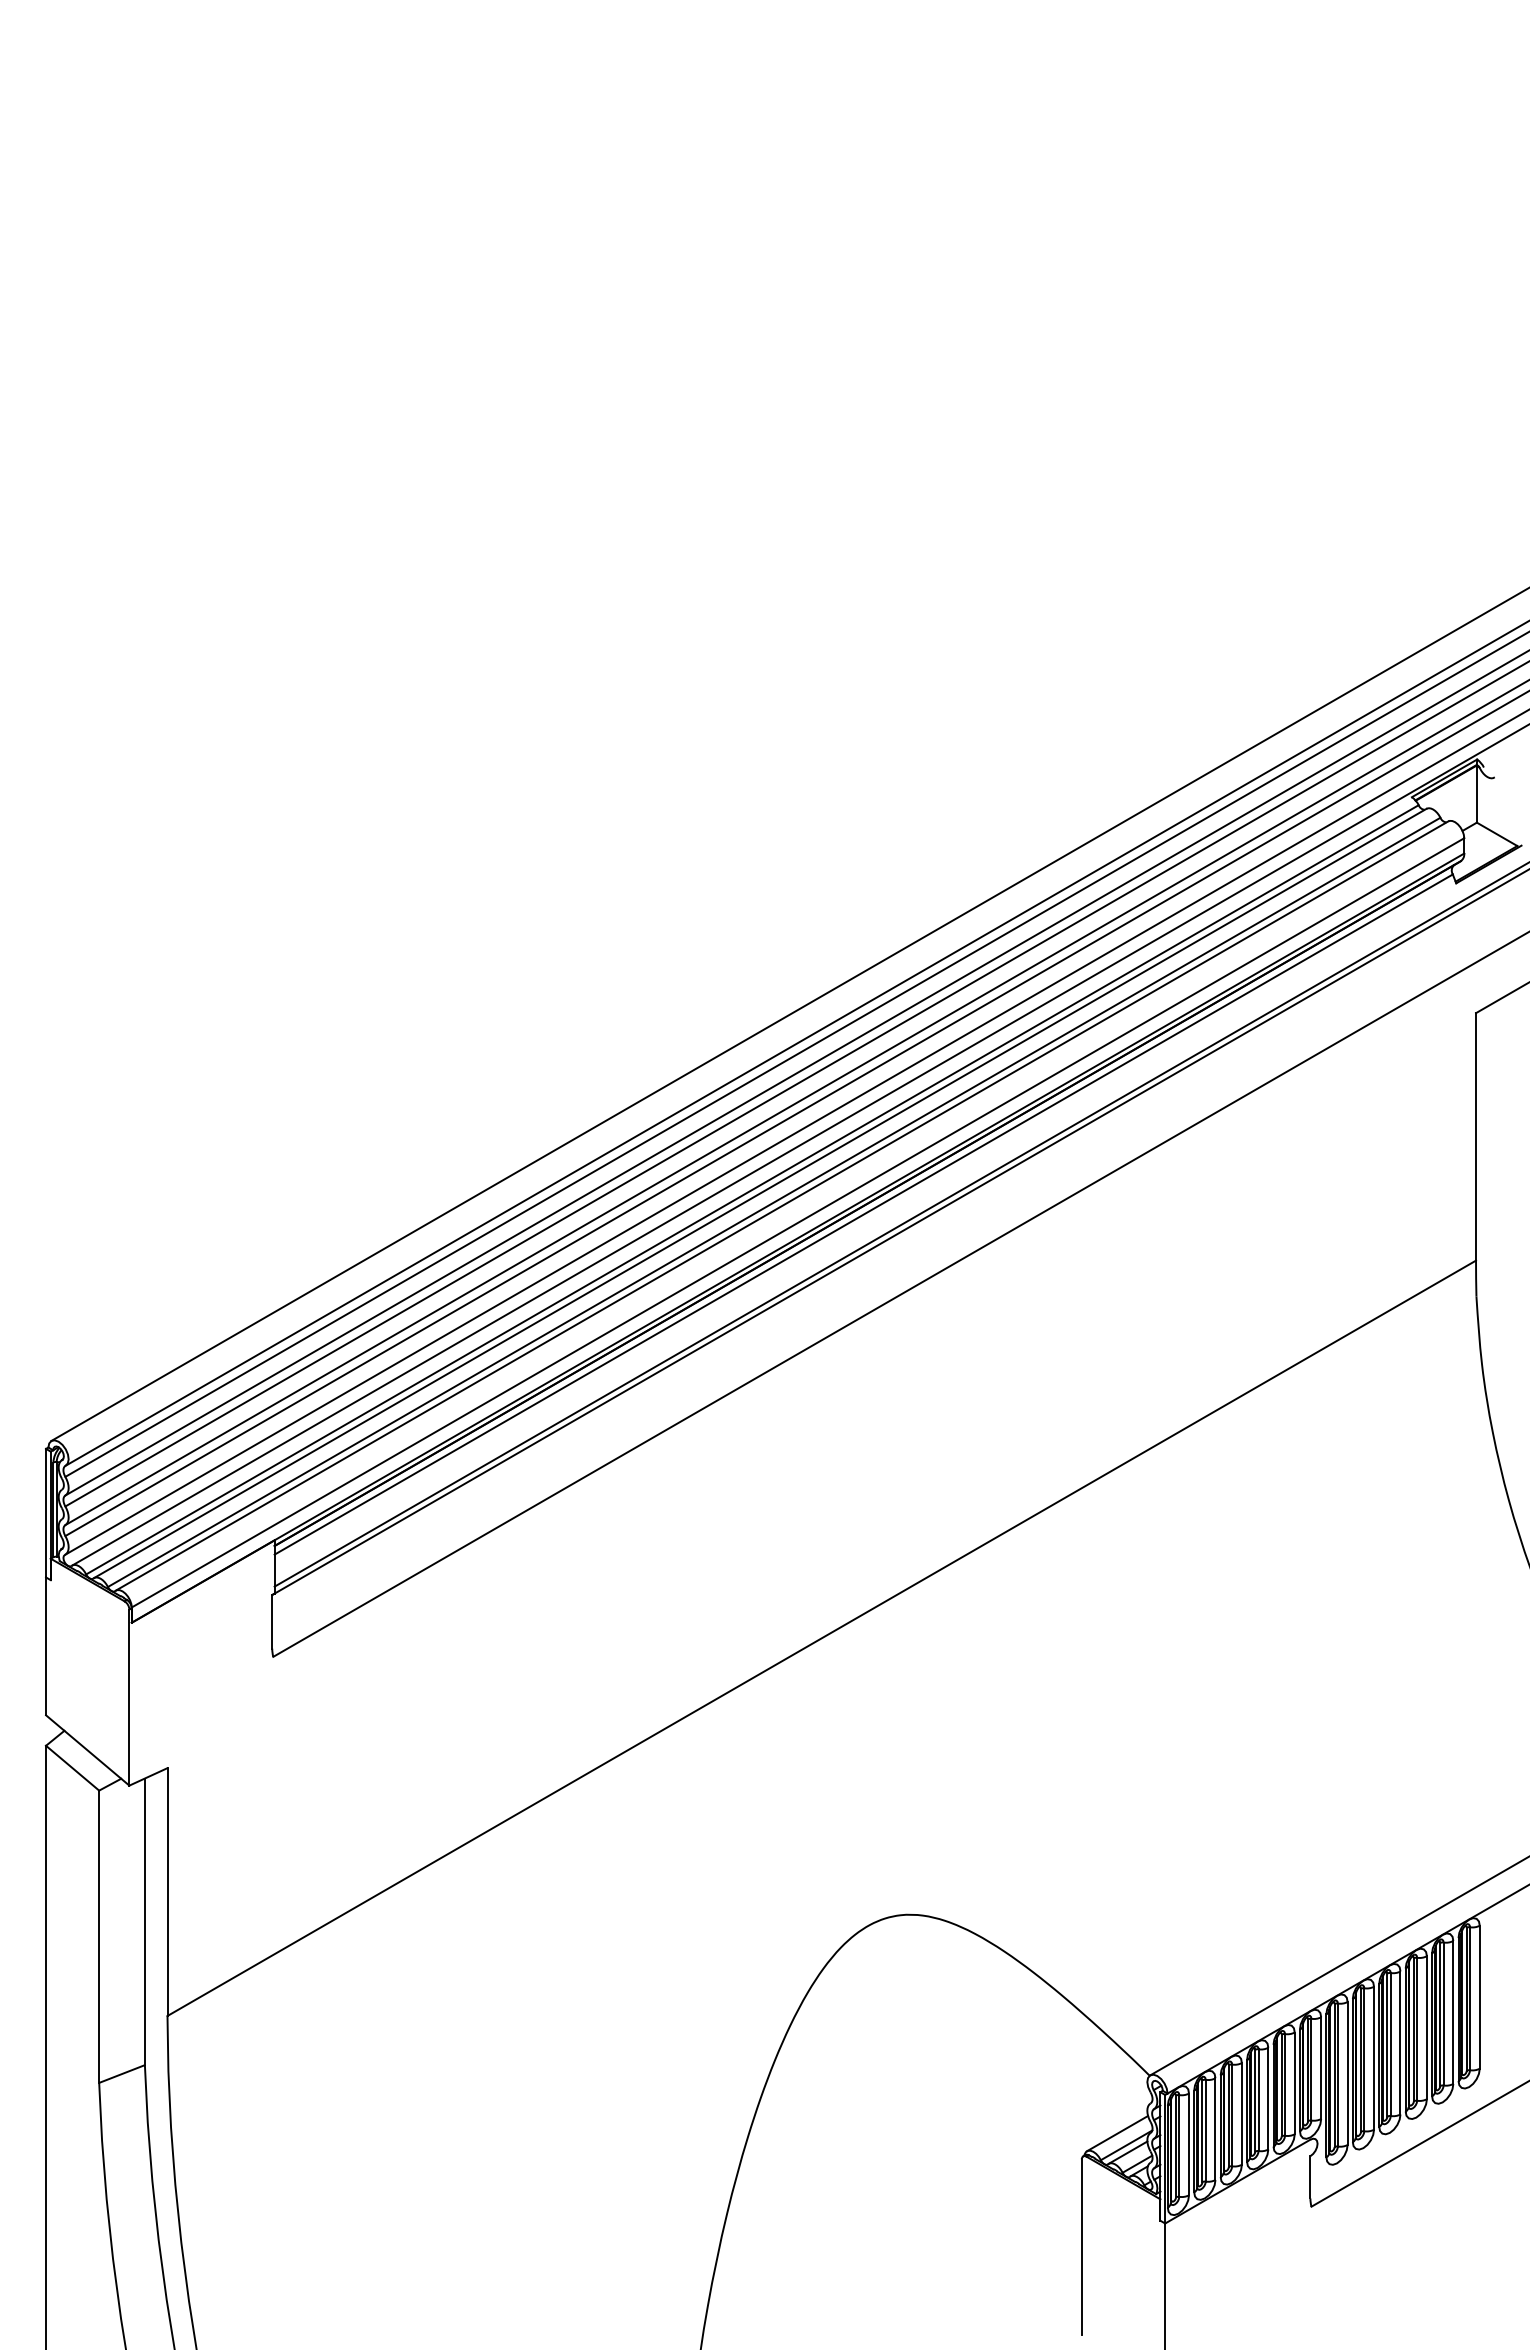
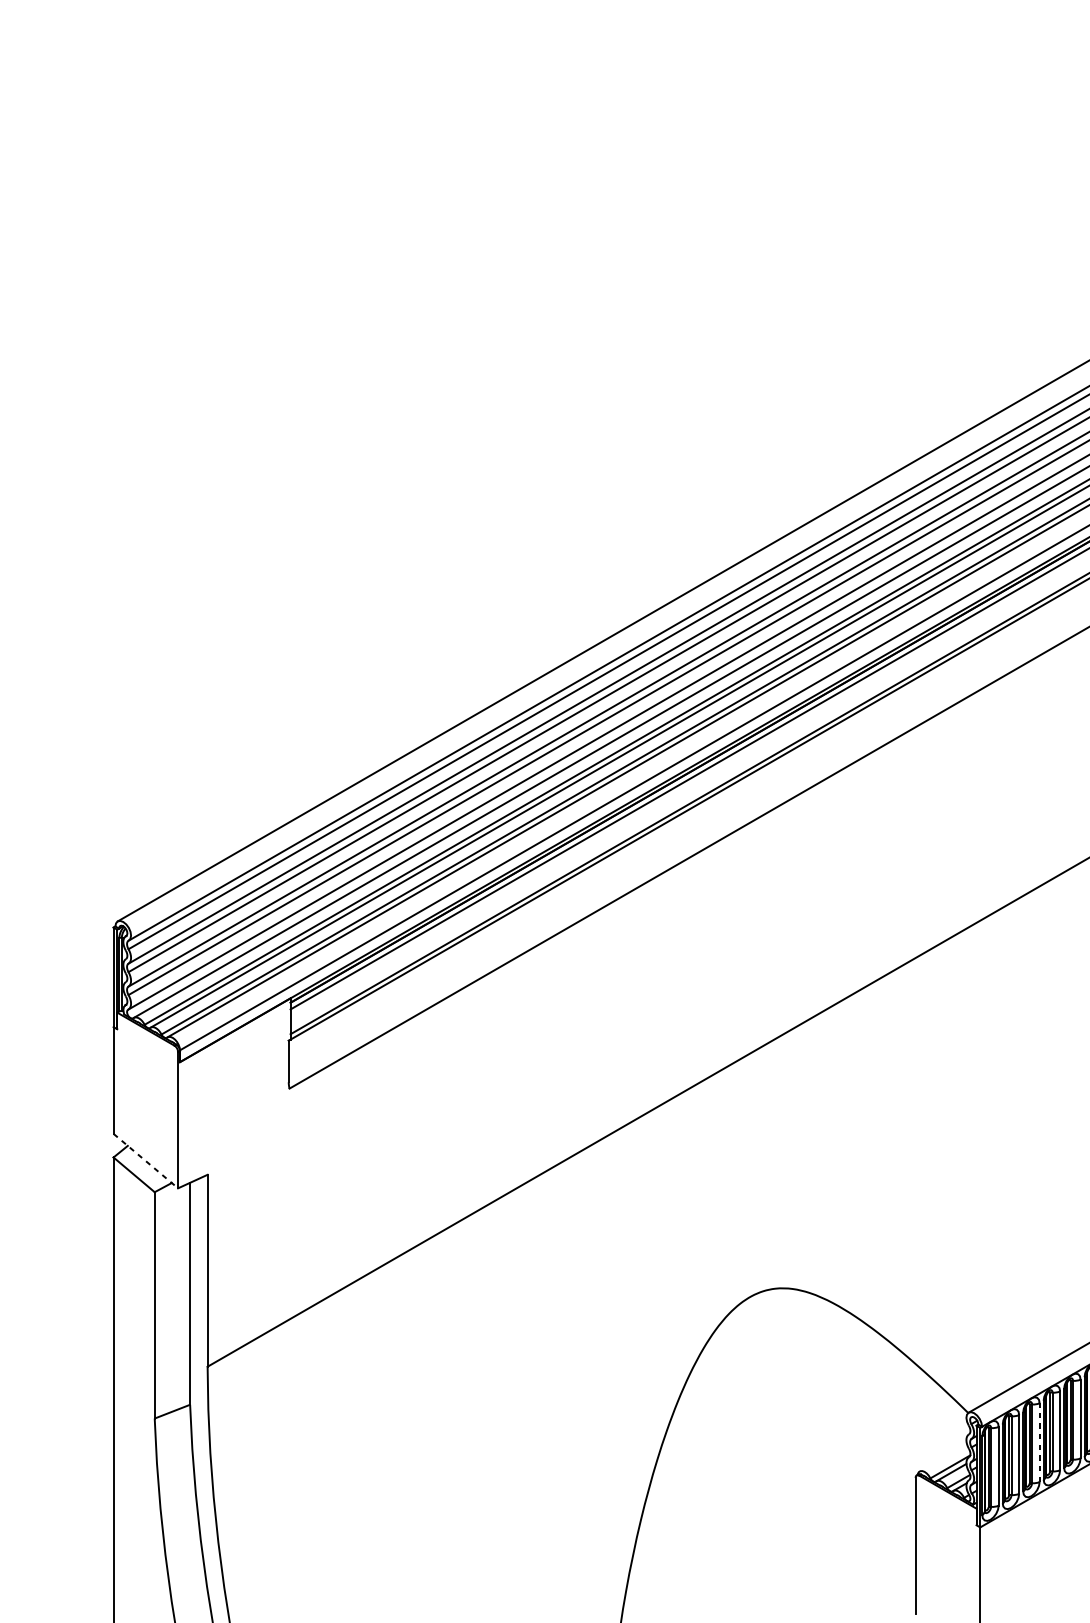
line: (87, 1750) -> (145, 1161), solid -> dashed
line: (1241, 2113) -> (1039, 1442), solid -> dashed
line: (1117, 2133) -> (943, 1457), removed

